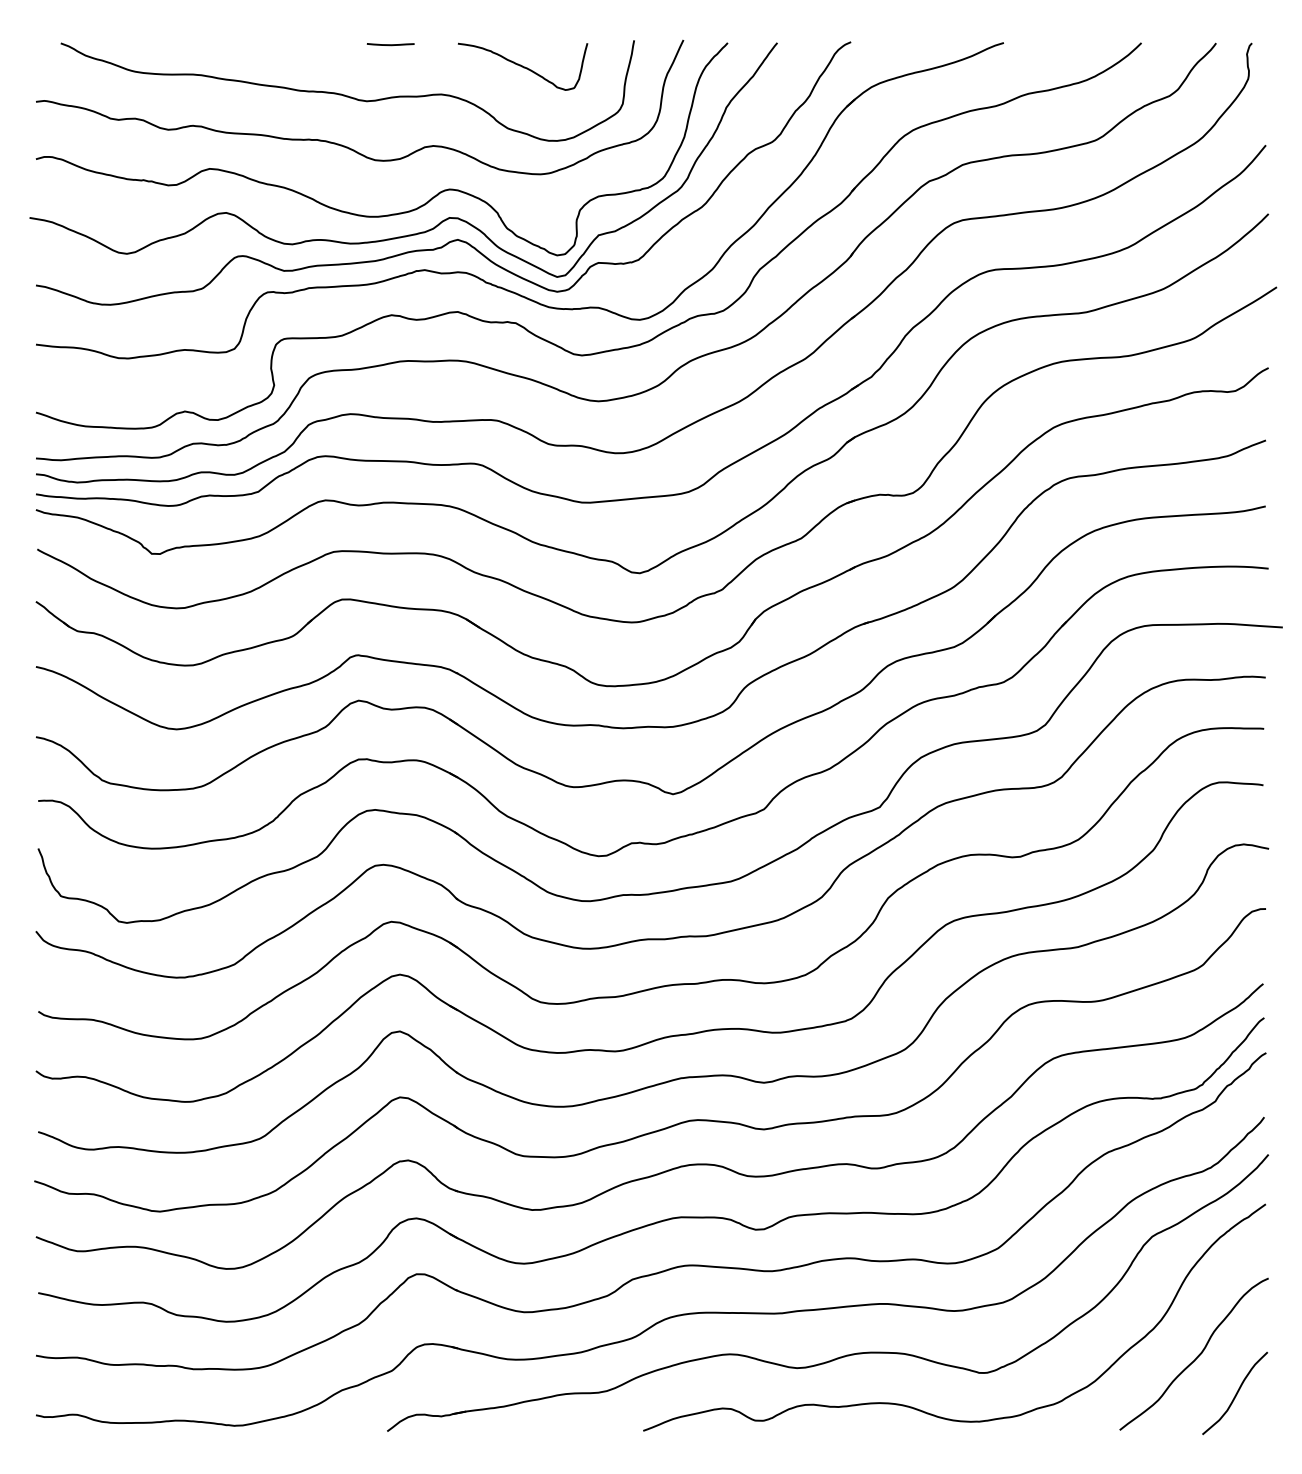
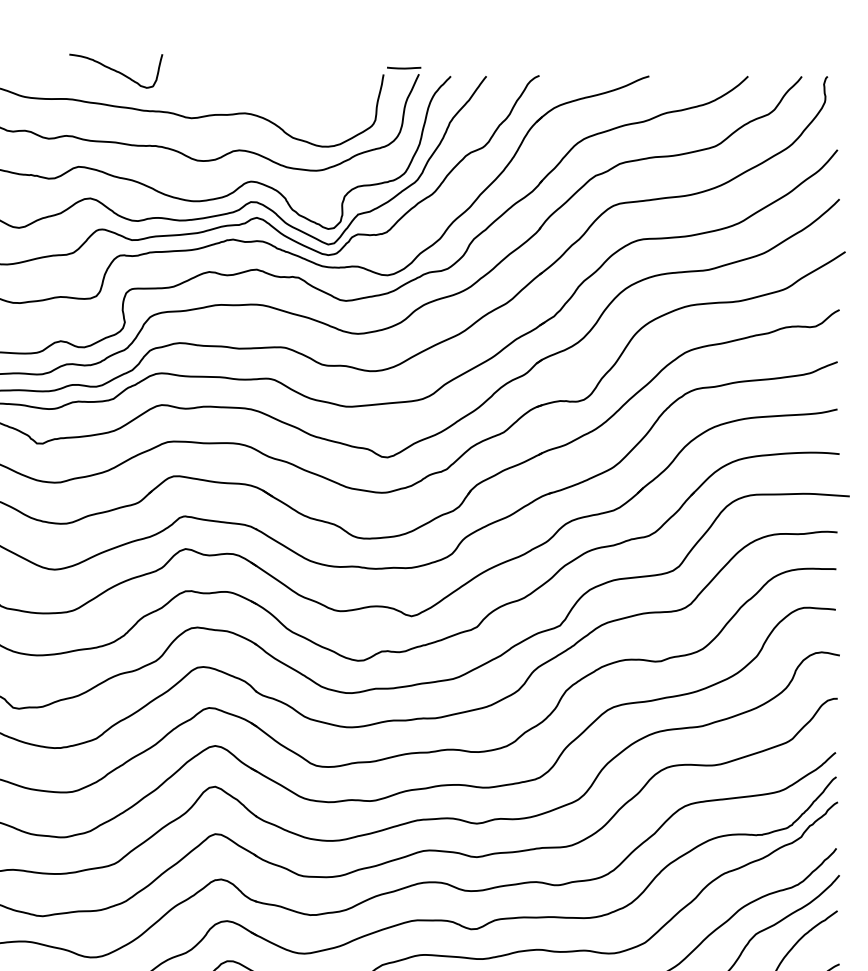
line: (390, 44) -> (403, 68), moved
curve: (523, 66) -> (116, 70), moved

